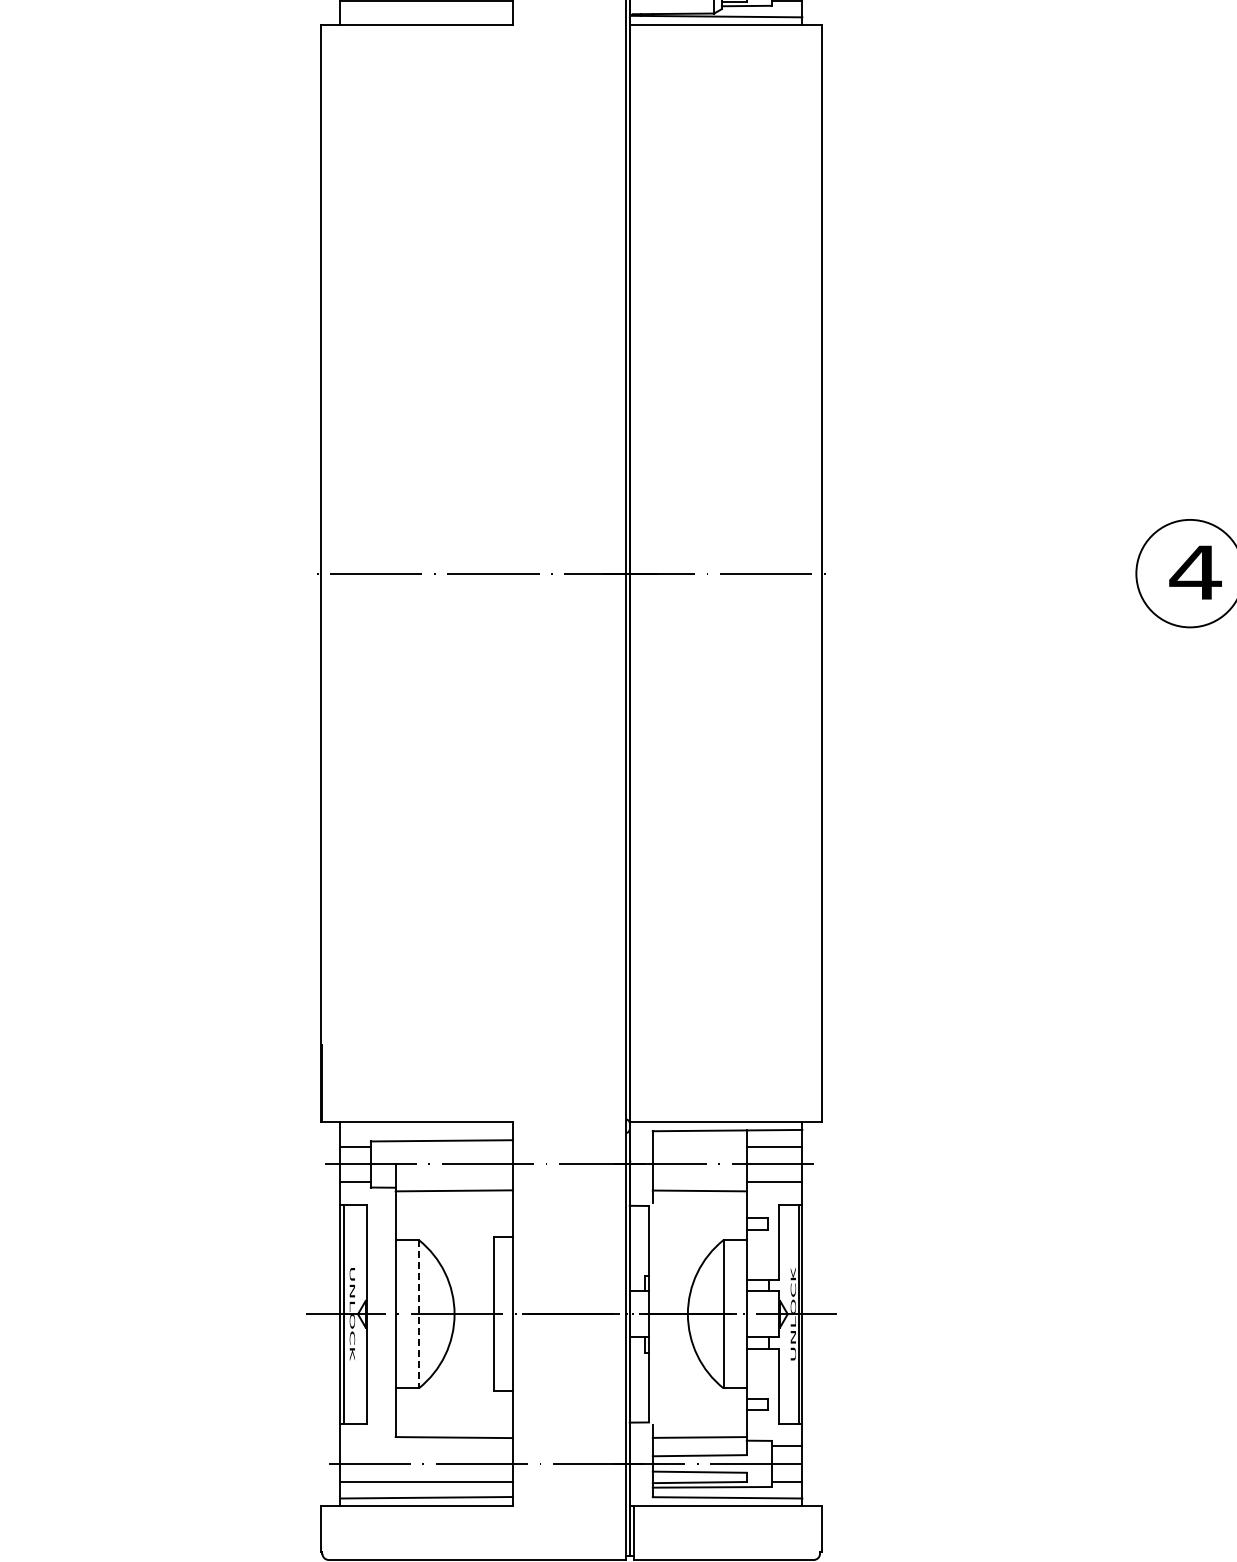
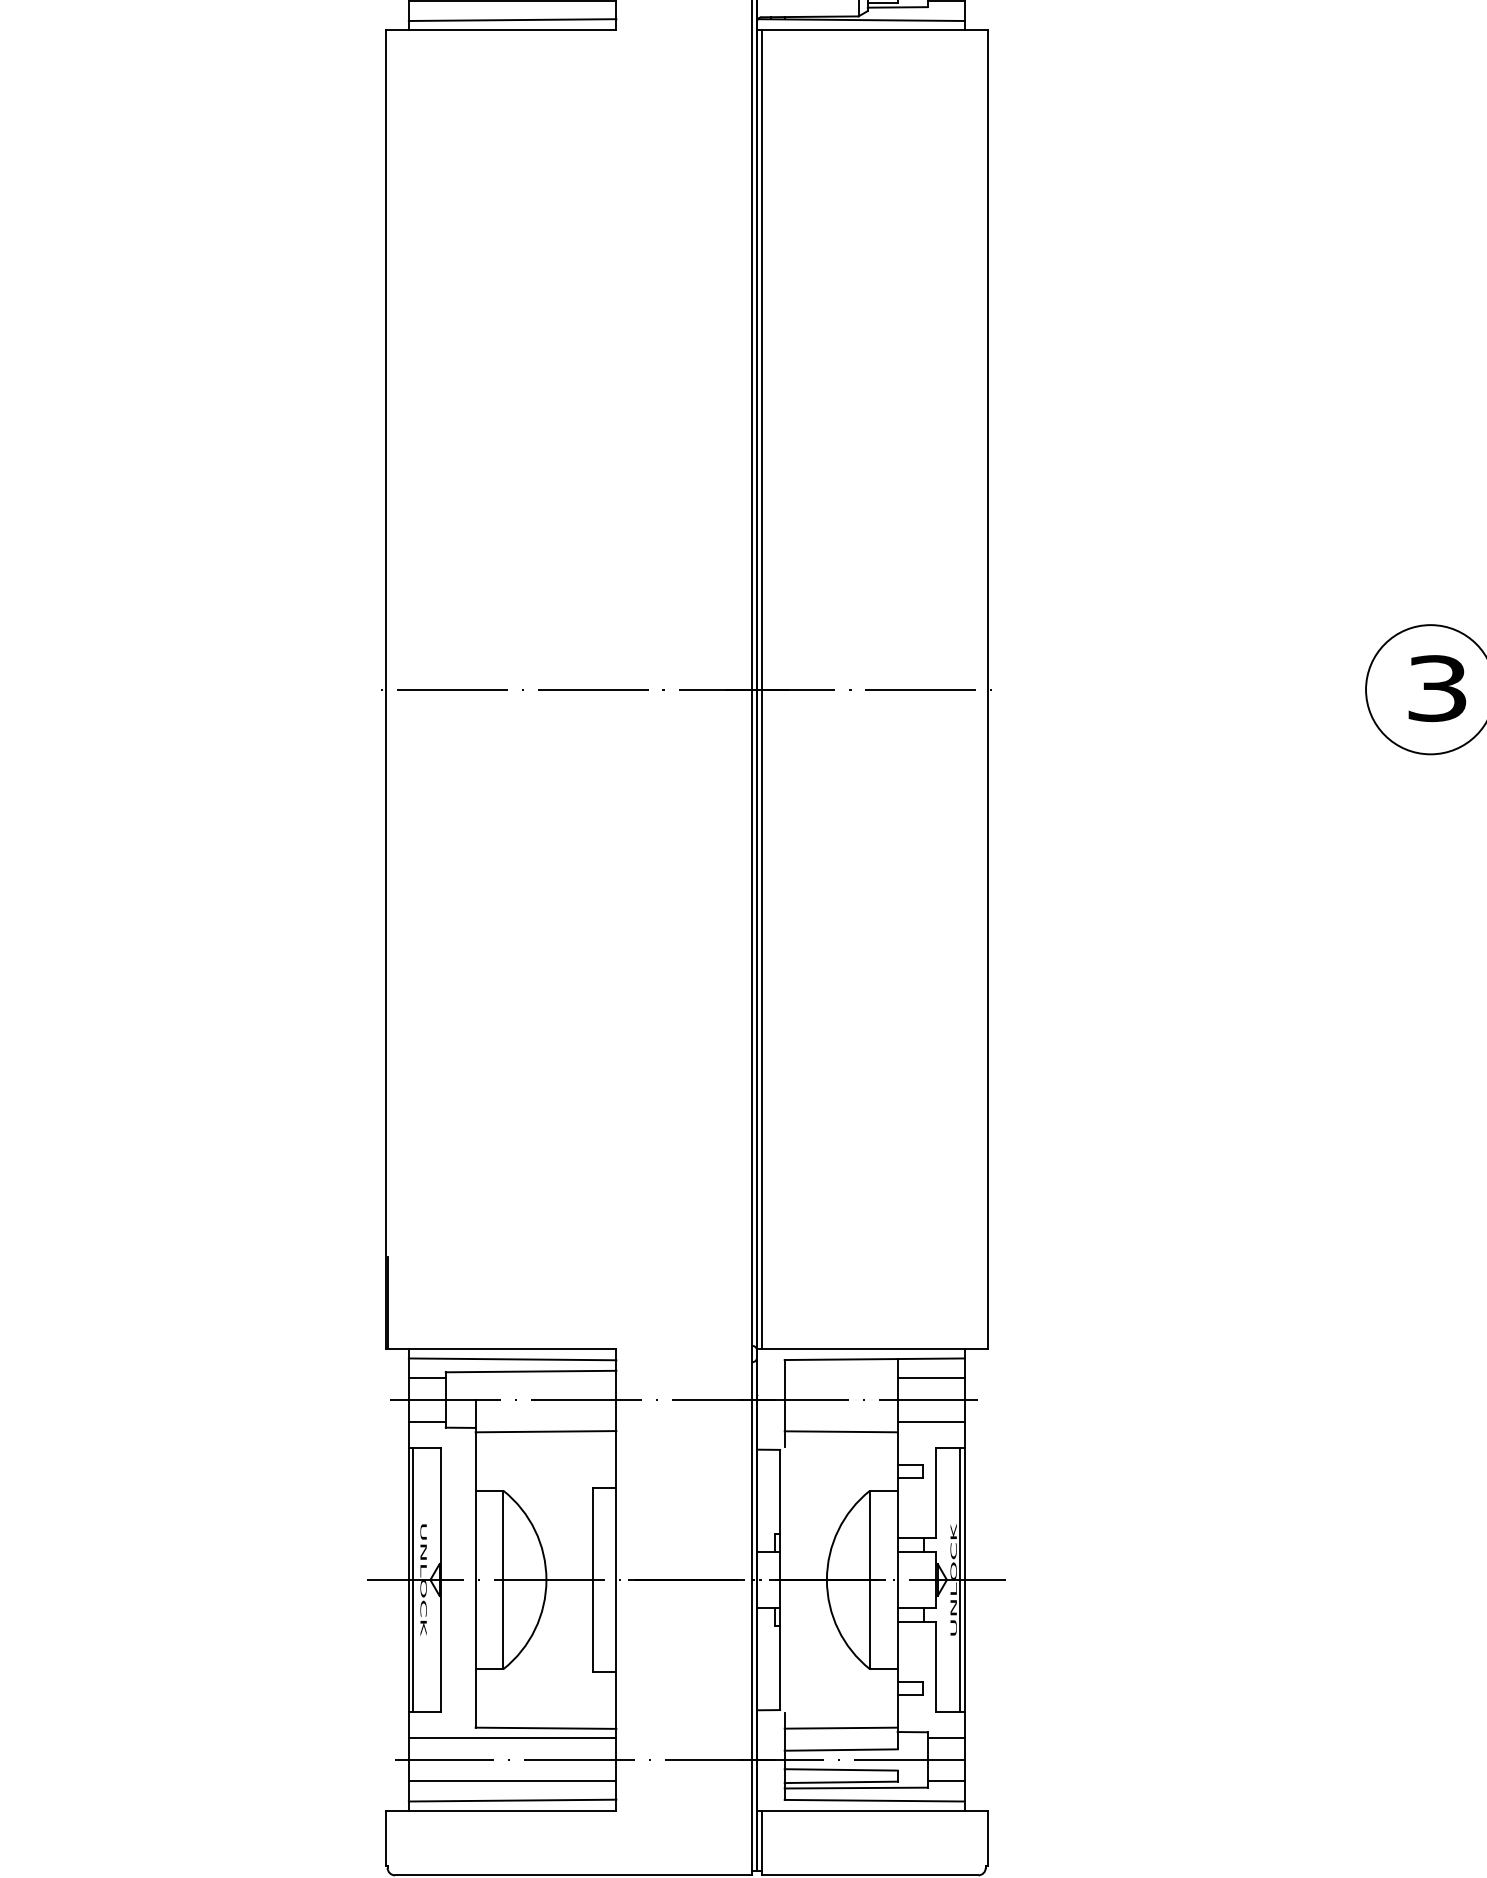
line: (426, 16) -> (512, 19), added
text: (1195, 572) -> (1437, 688), 4 -> 3
line: (633, 573) -> (761, 689), added
line: (426, 1130) -> (512, 1359), added
line: (418, 1314) -> (503, 1580), dashed -> solid
line: (426, 1446) -> (512, 1738), added

